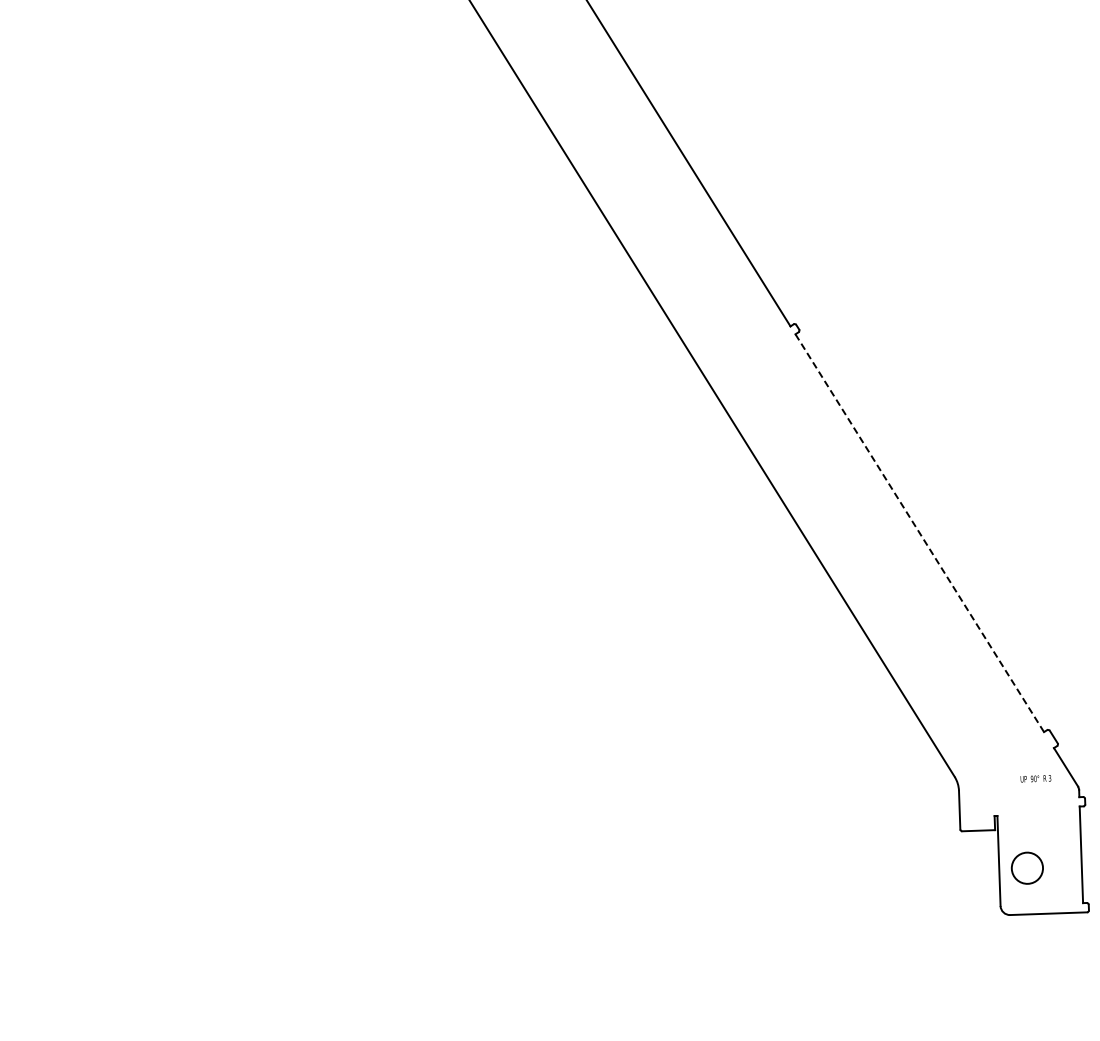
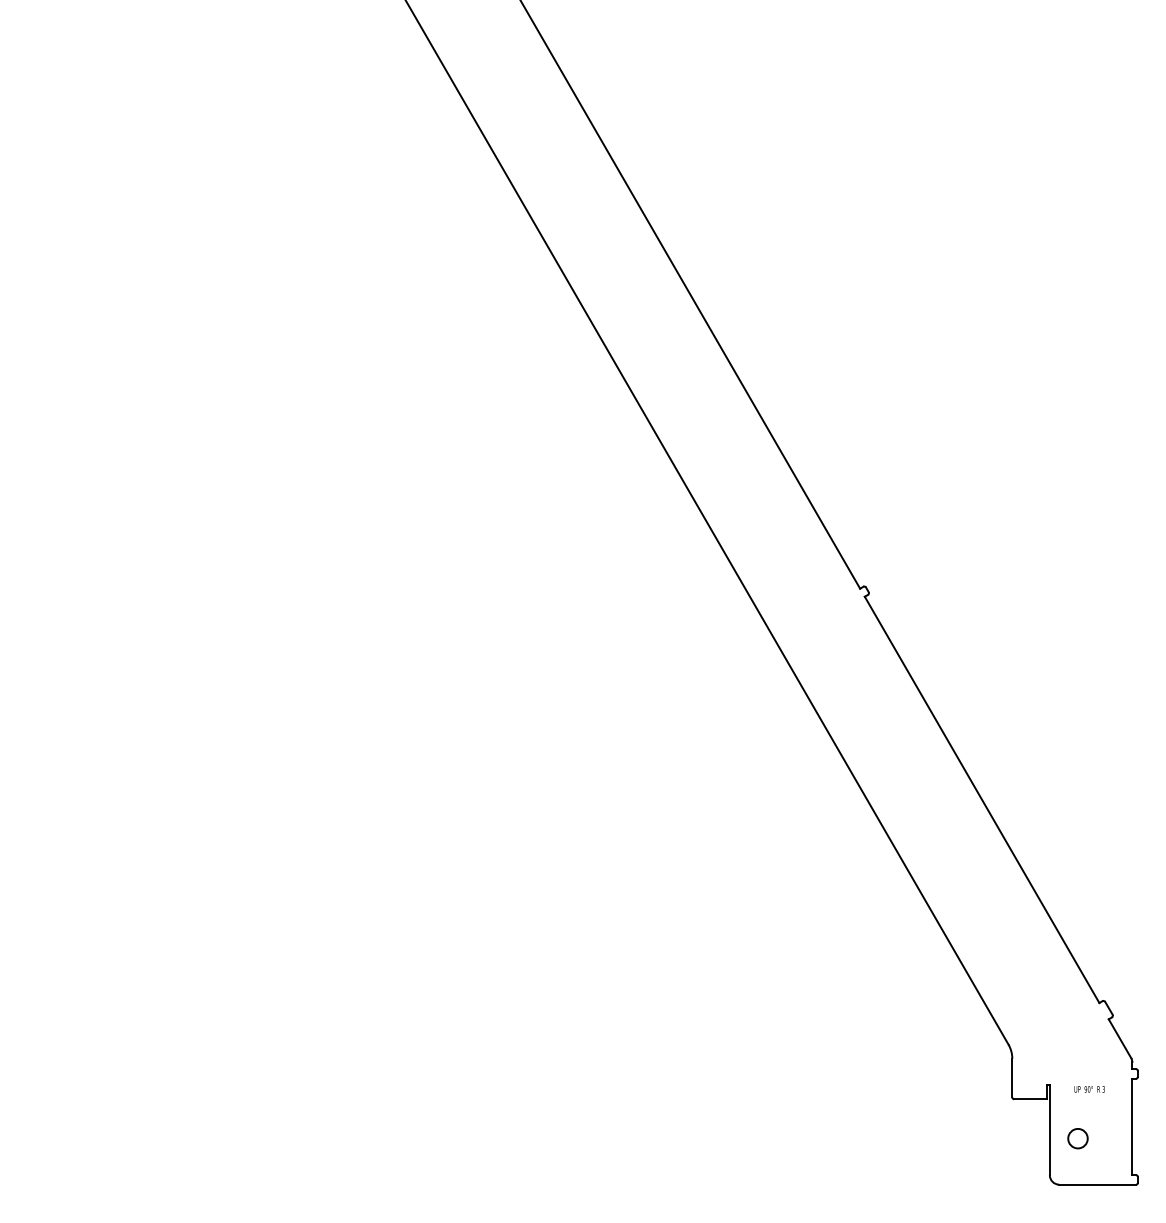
line: (920, 532) -> (982, 799), dashed -> solid
text: (1035, 778) -> (1089, 1089), moved
circle: (1026, 868) -> (1077, 1138), size x0.62

